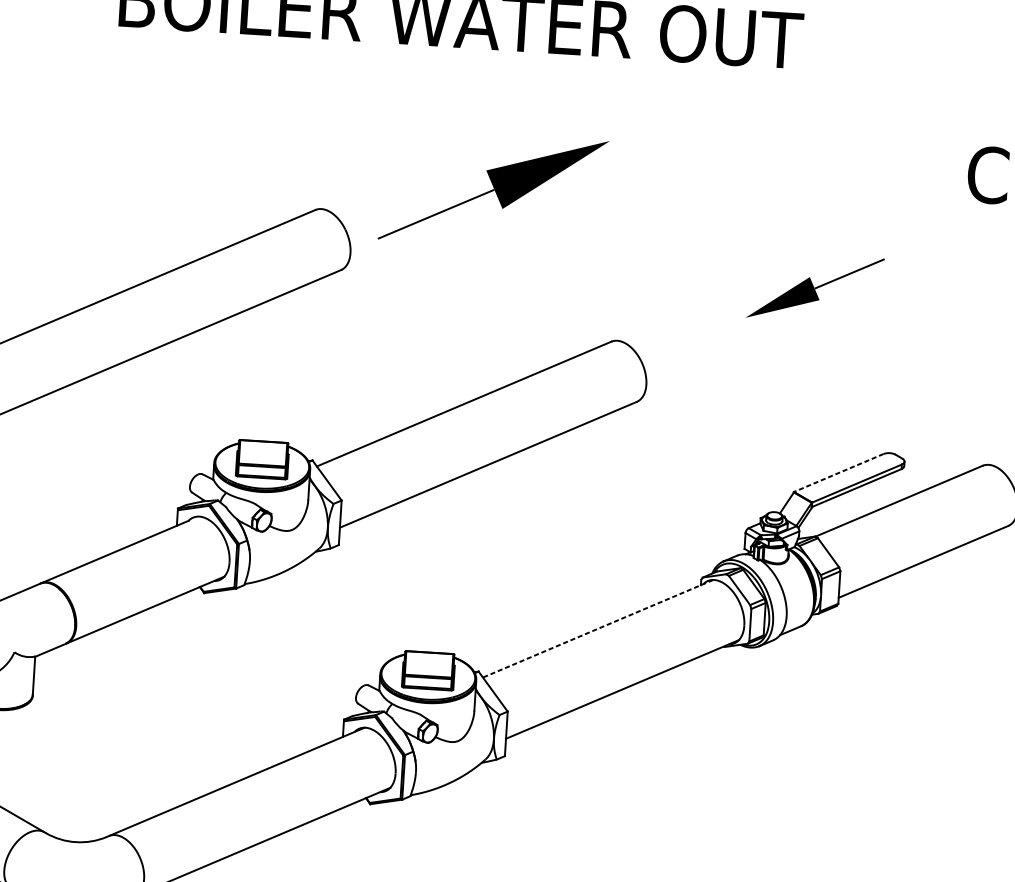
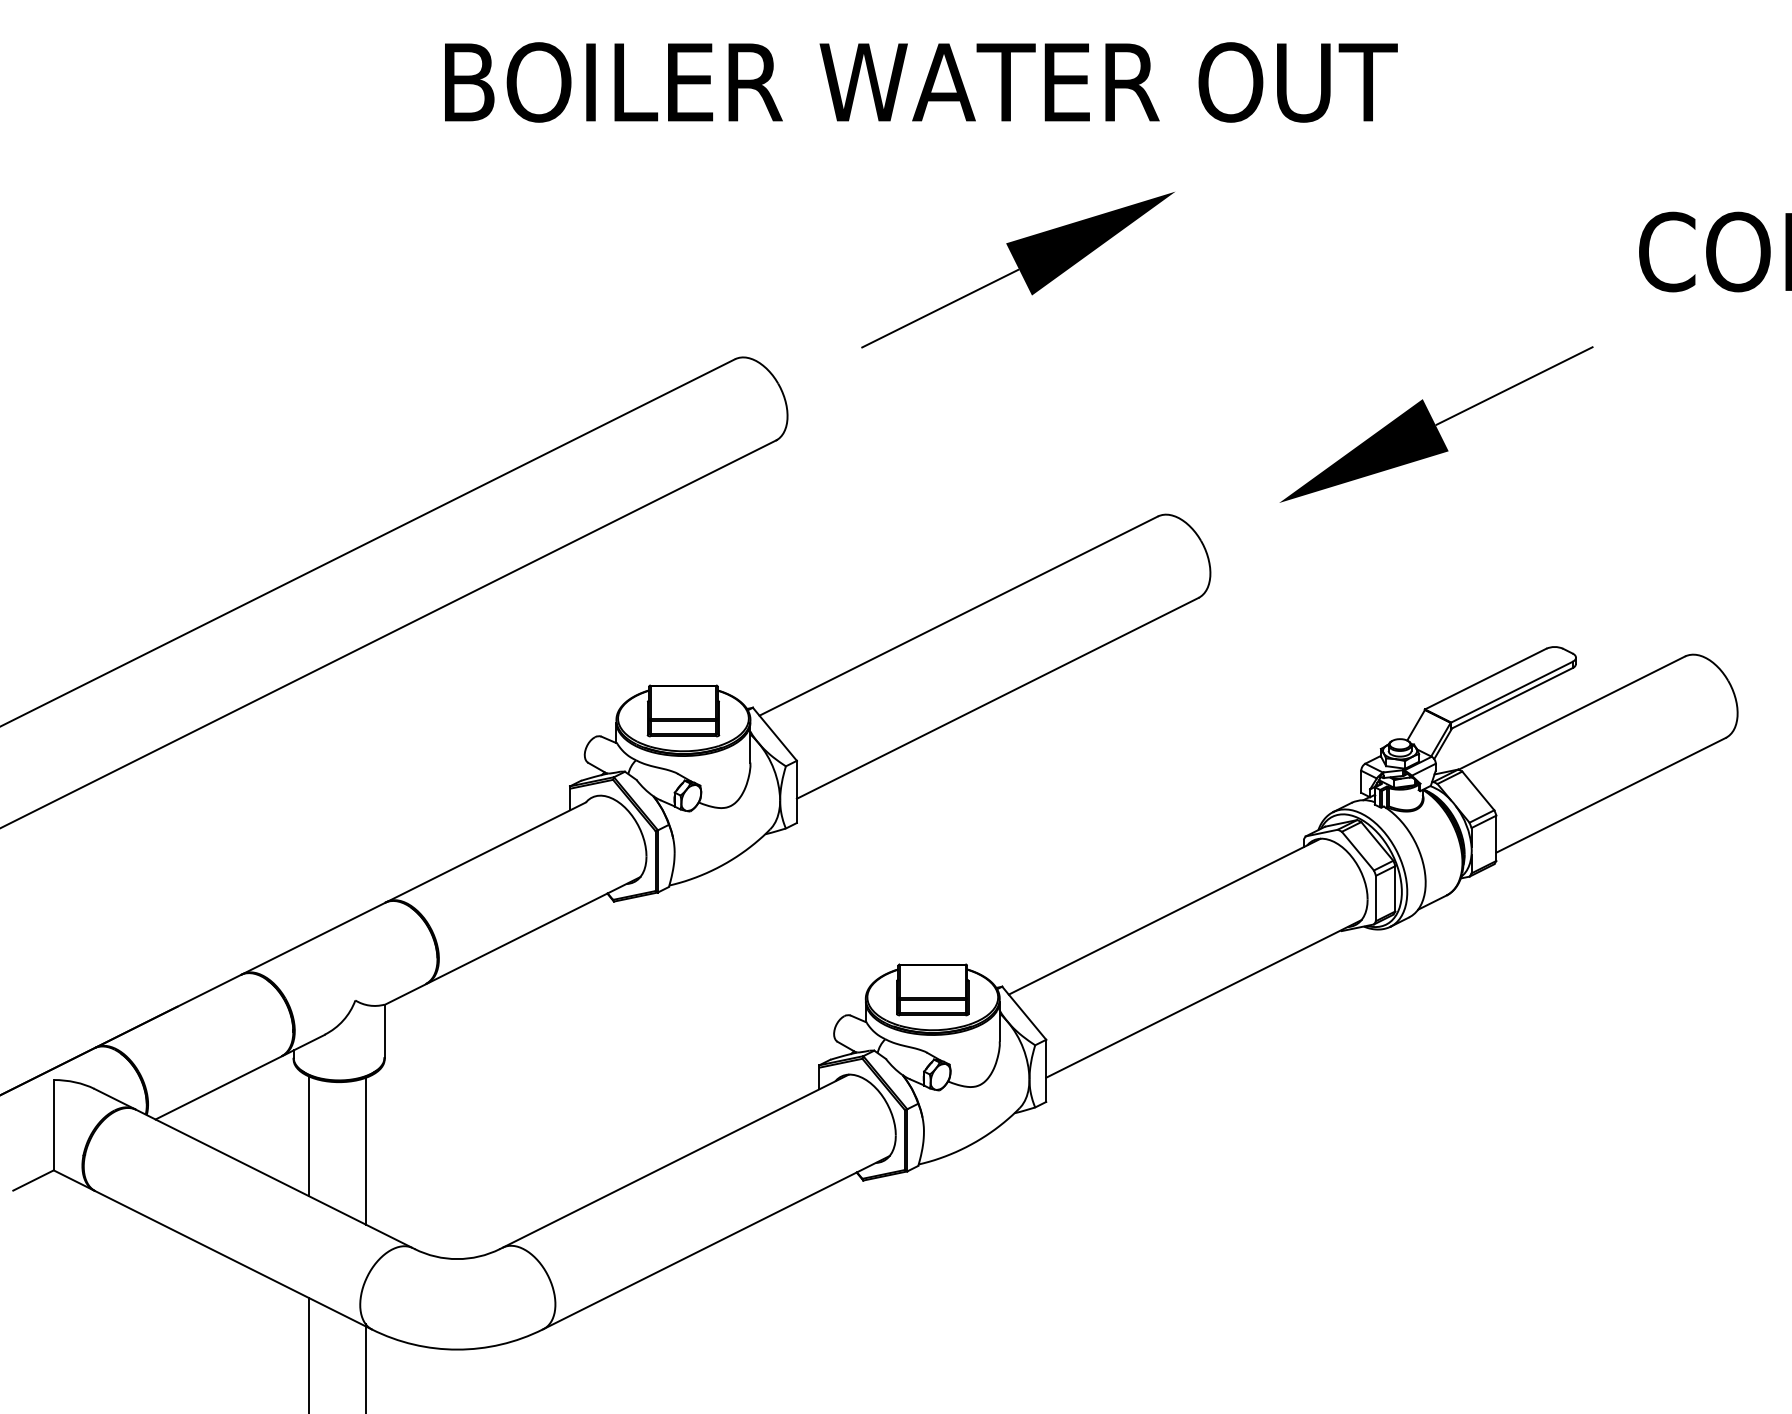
part: (493, 190) -> (1017, 270), moved
part: (815, 288) -> (1436, 424), size x1.67
line: (838, 473) -> (1485, 679), dashed -> solid
line: (598, 628) -> (1164, 916), dashed -> solid
line: (15, 760) -> (365, 1150), added

